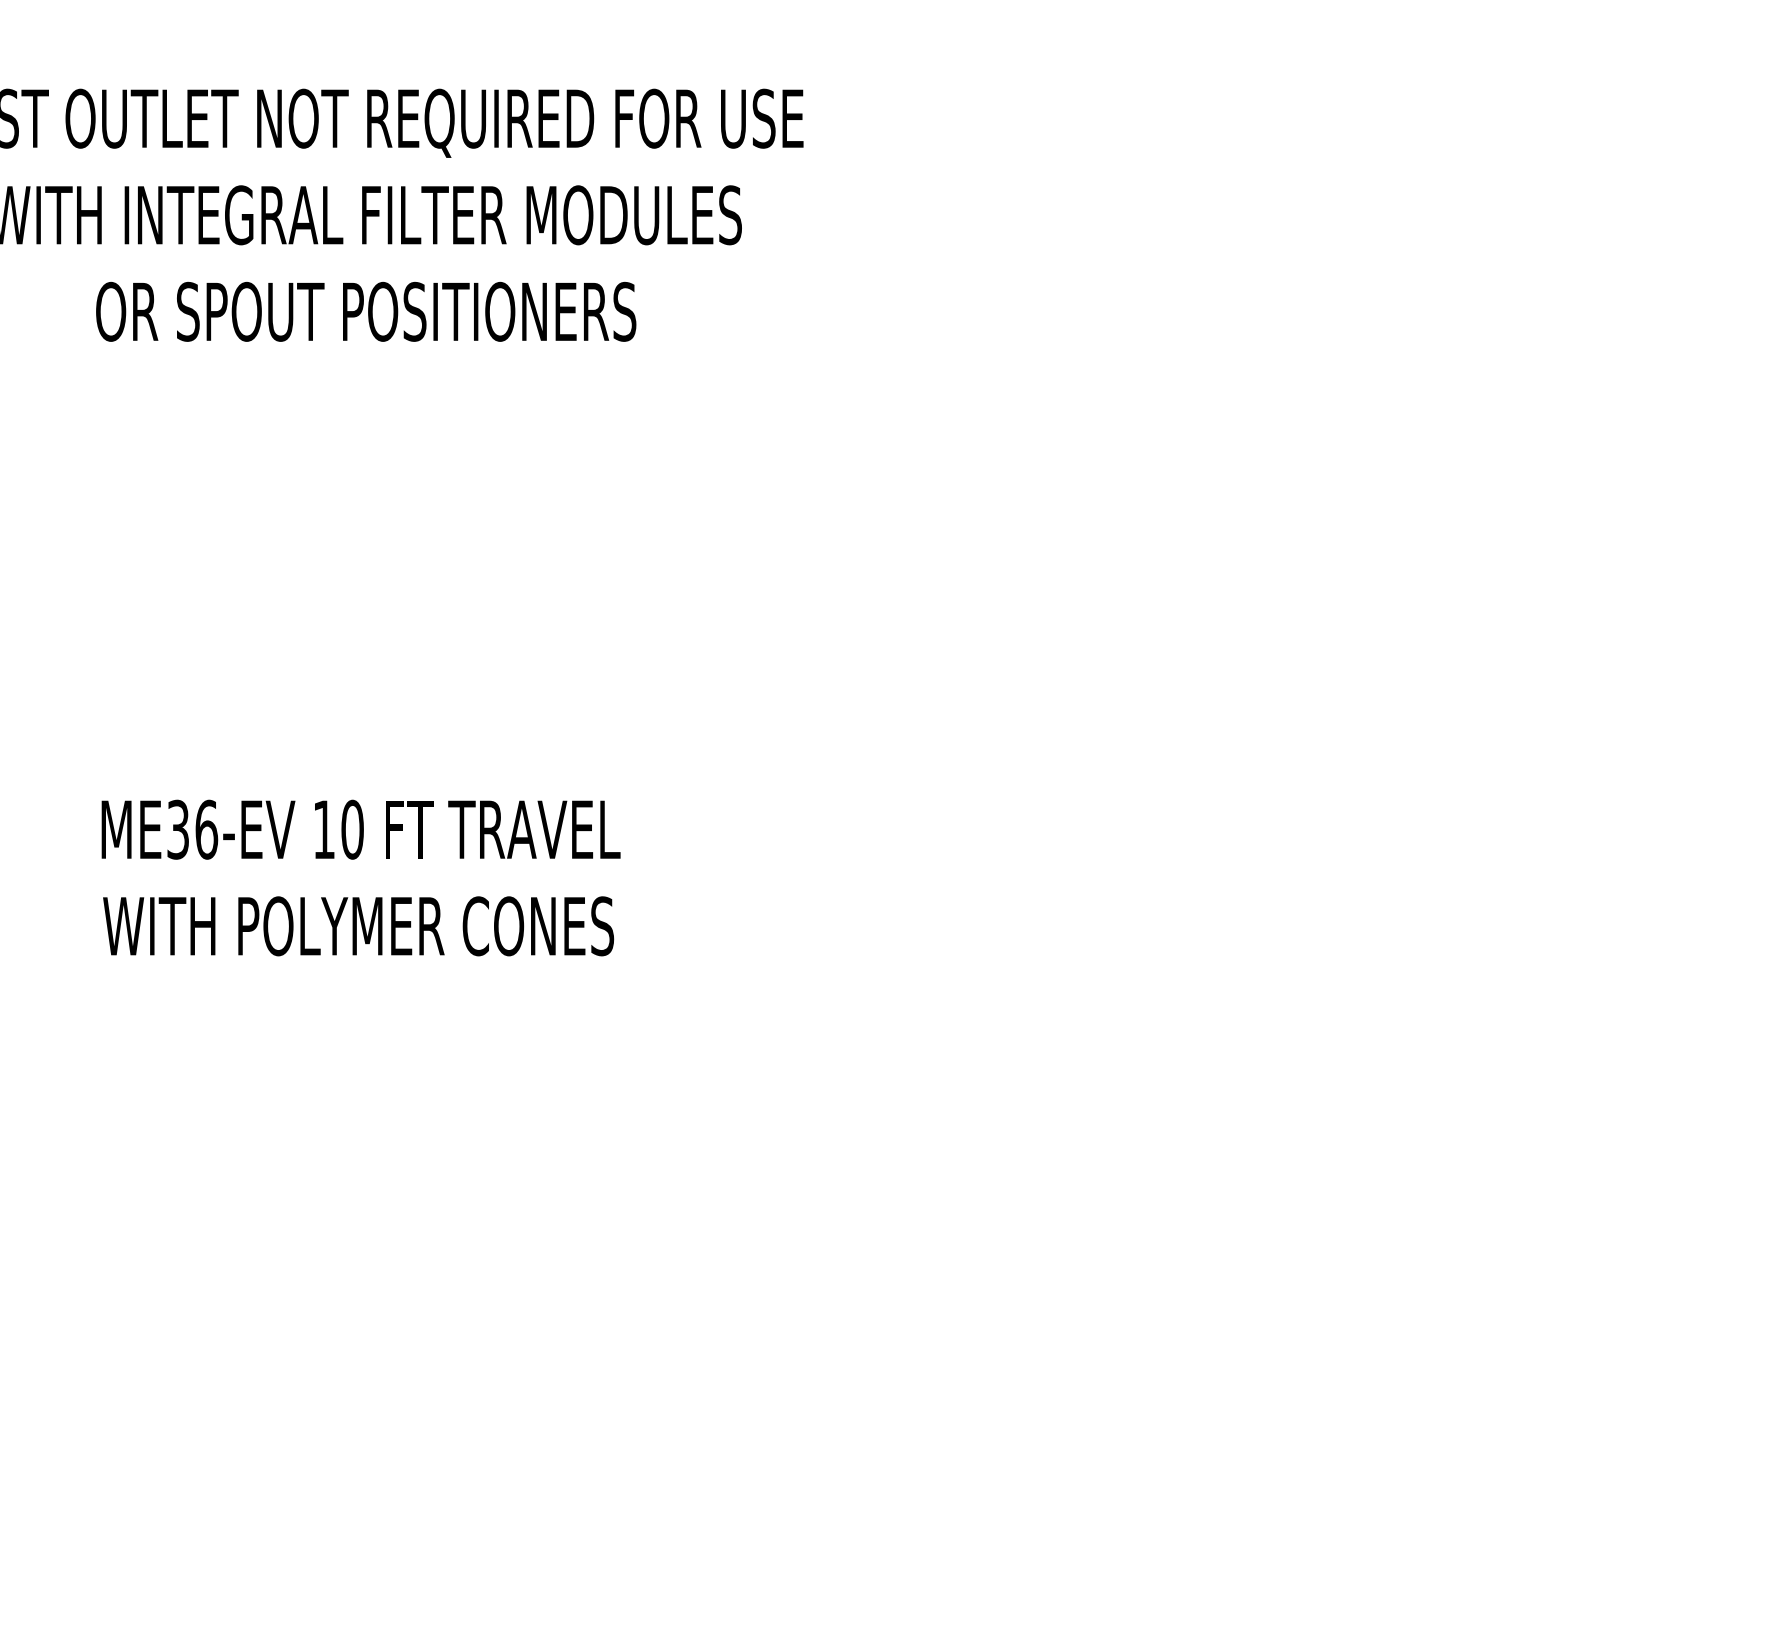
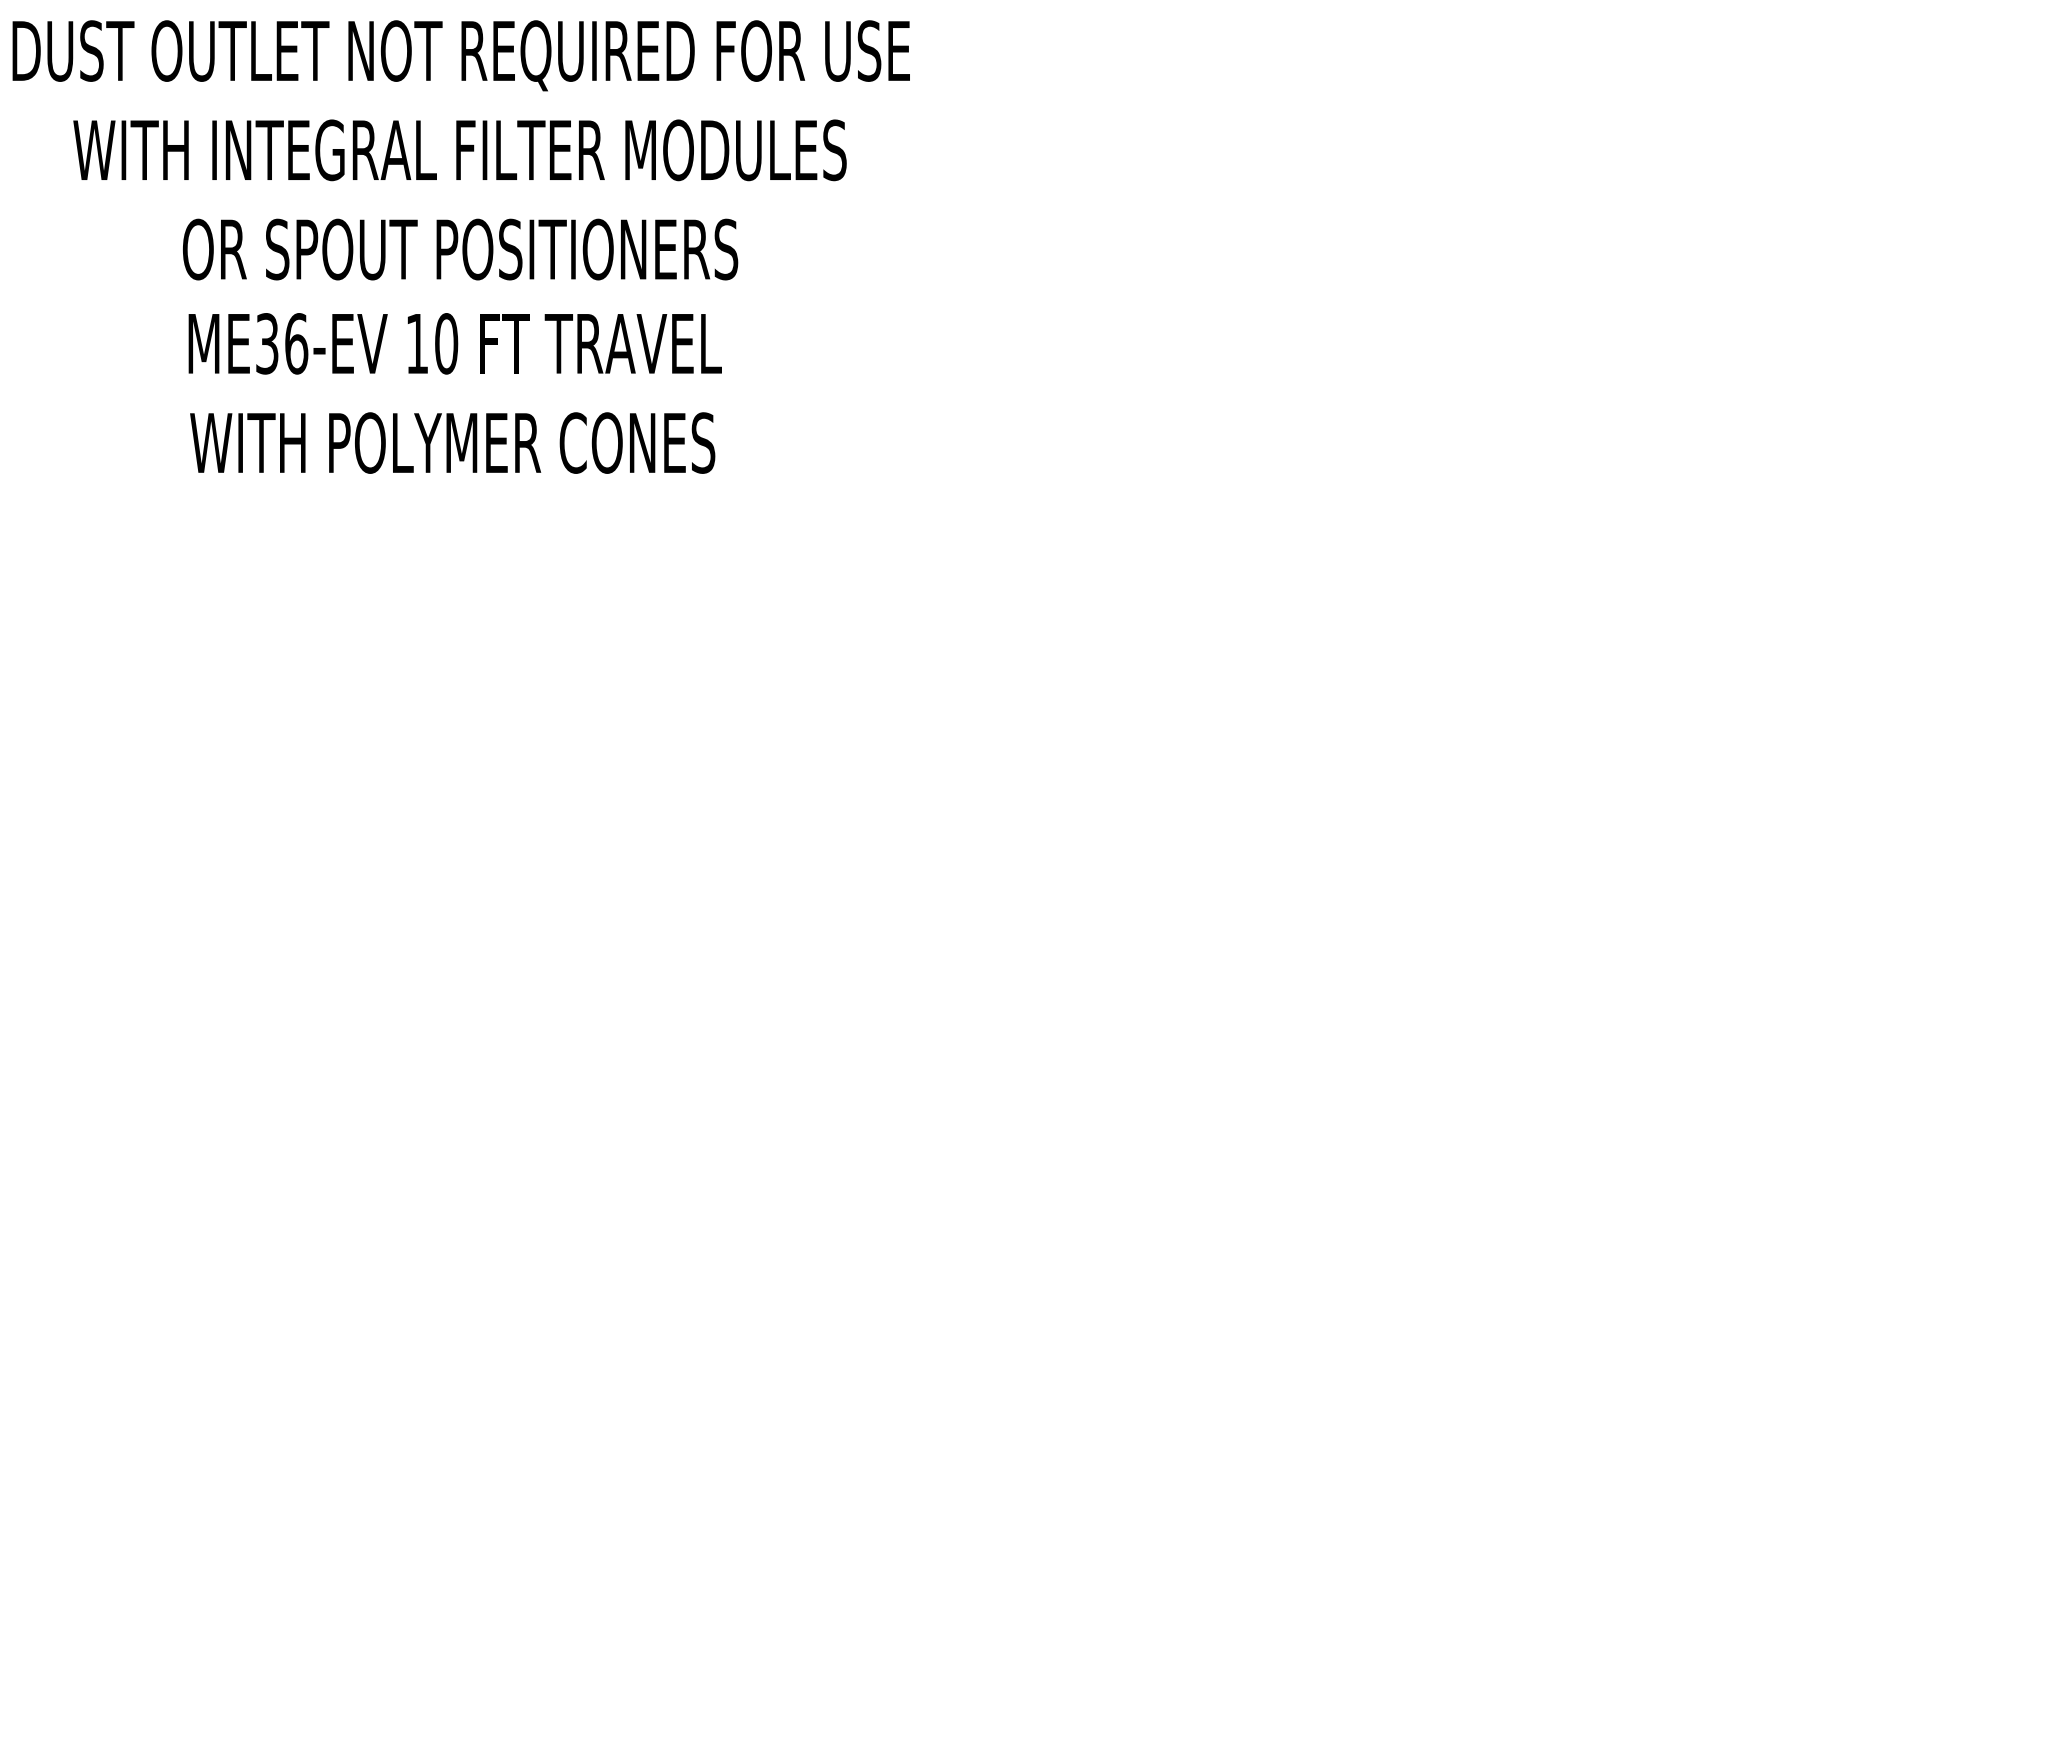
text: (360, 878) -> (454, 393), moved

